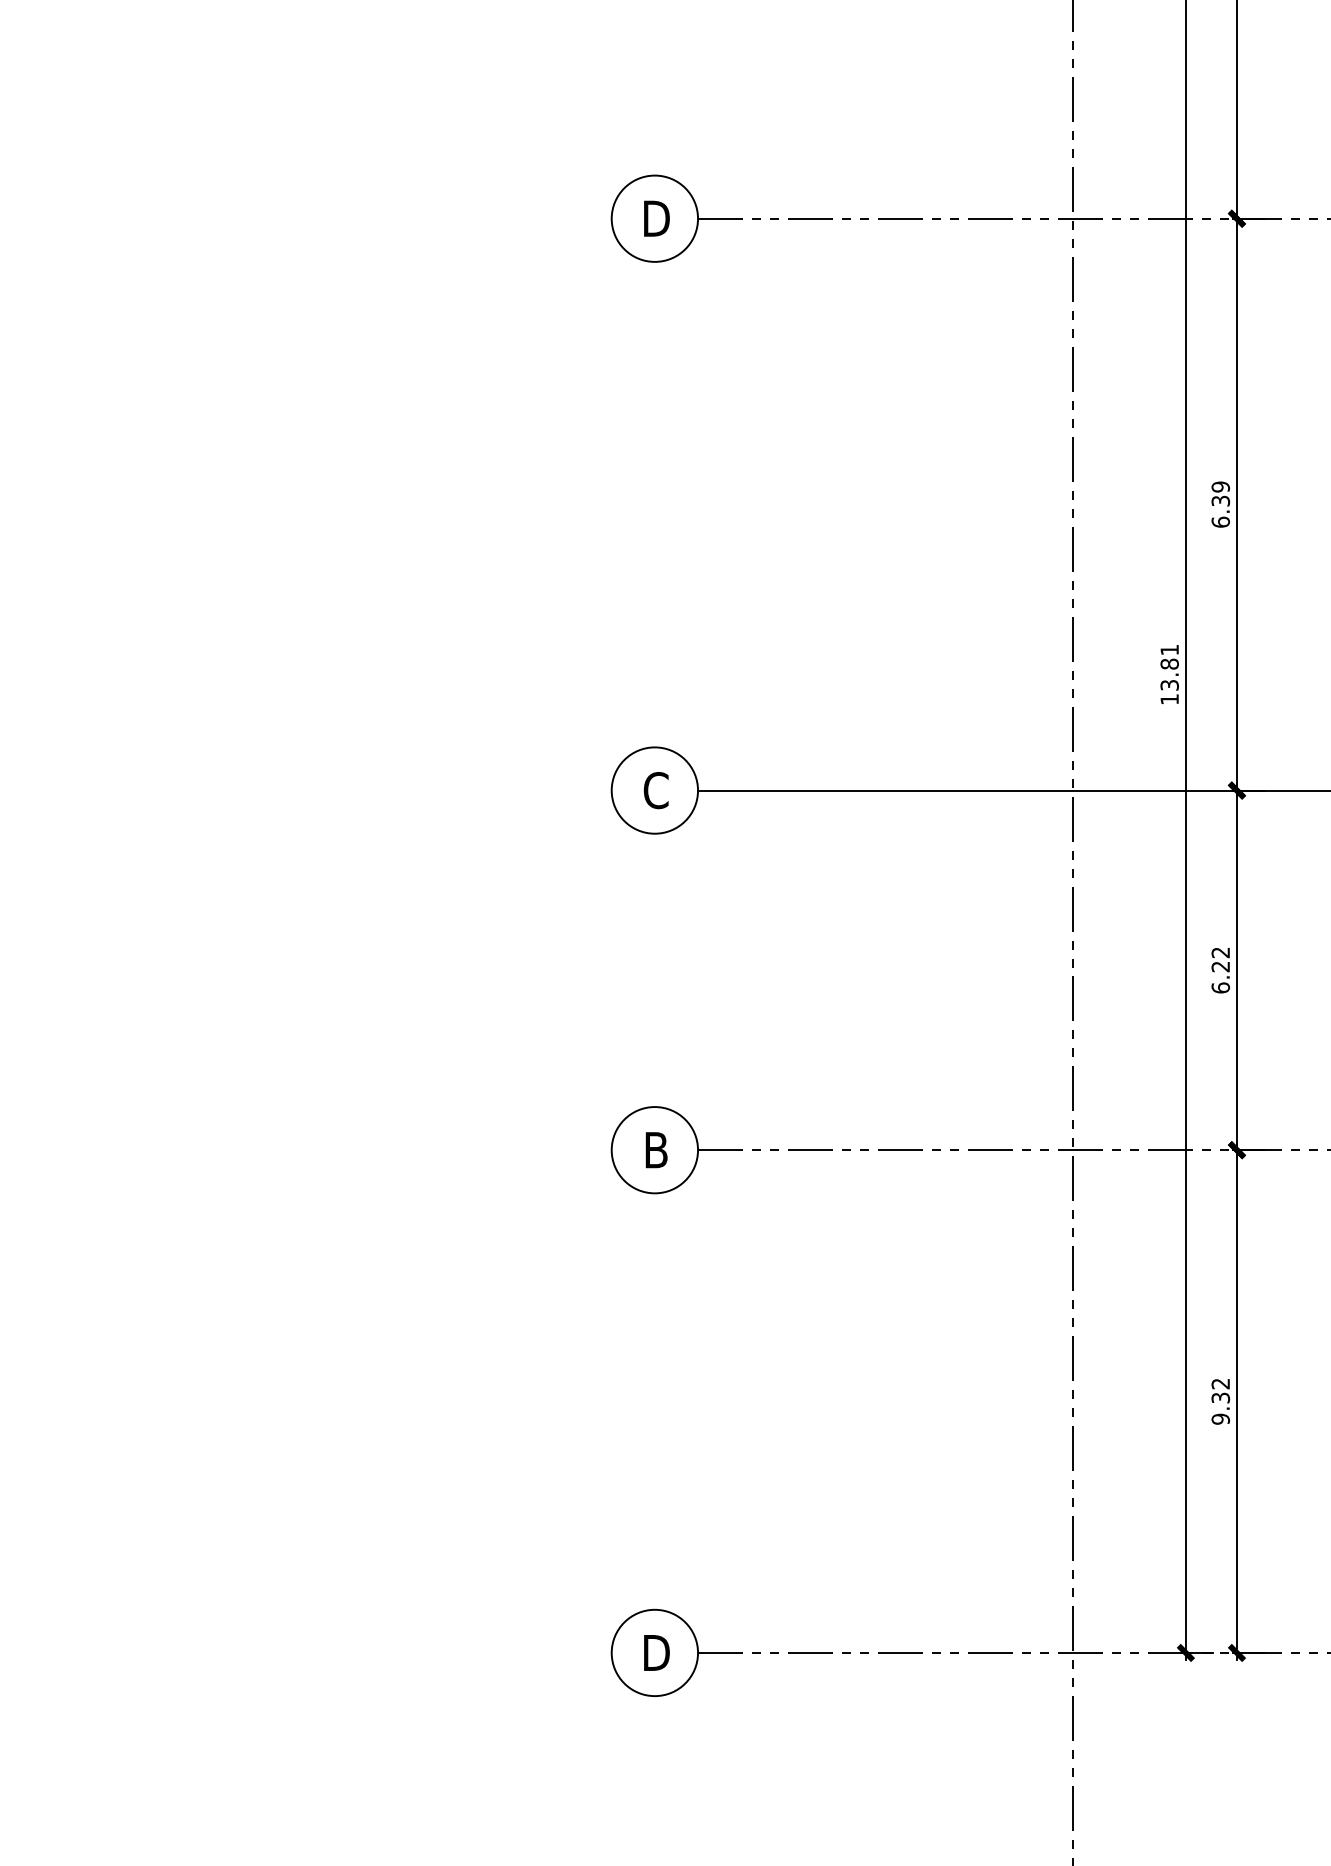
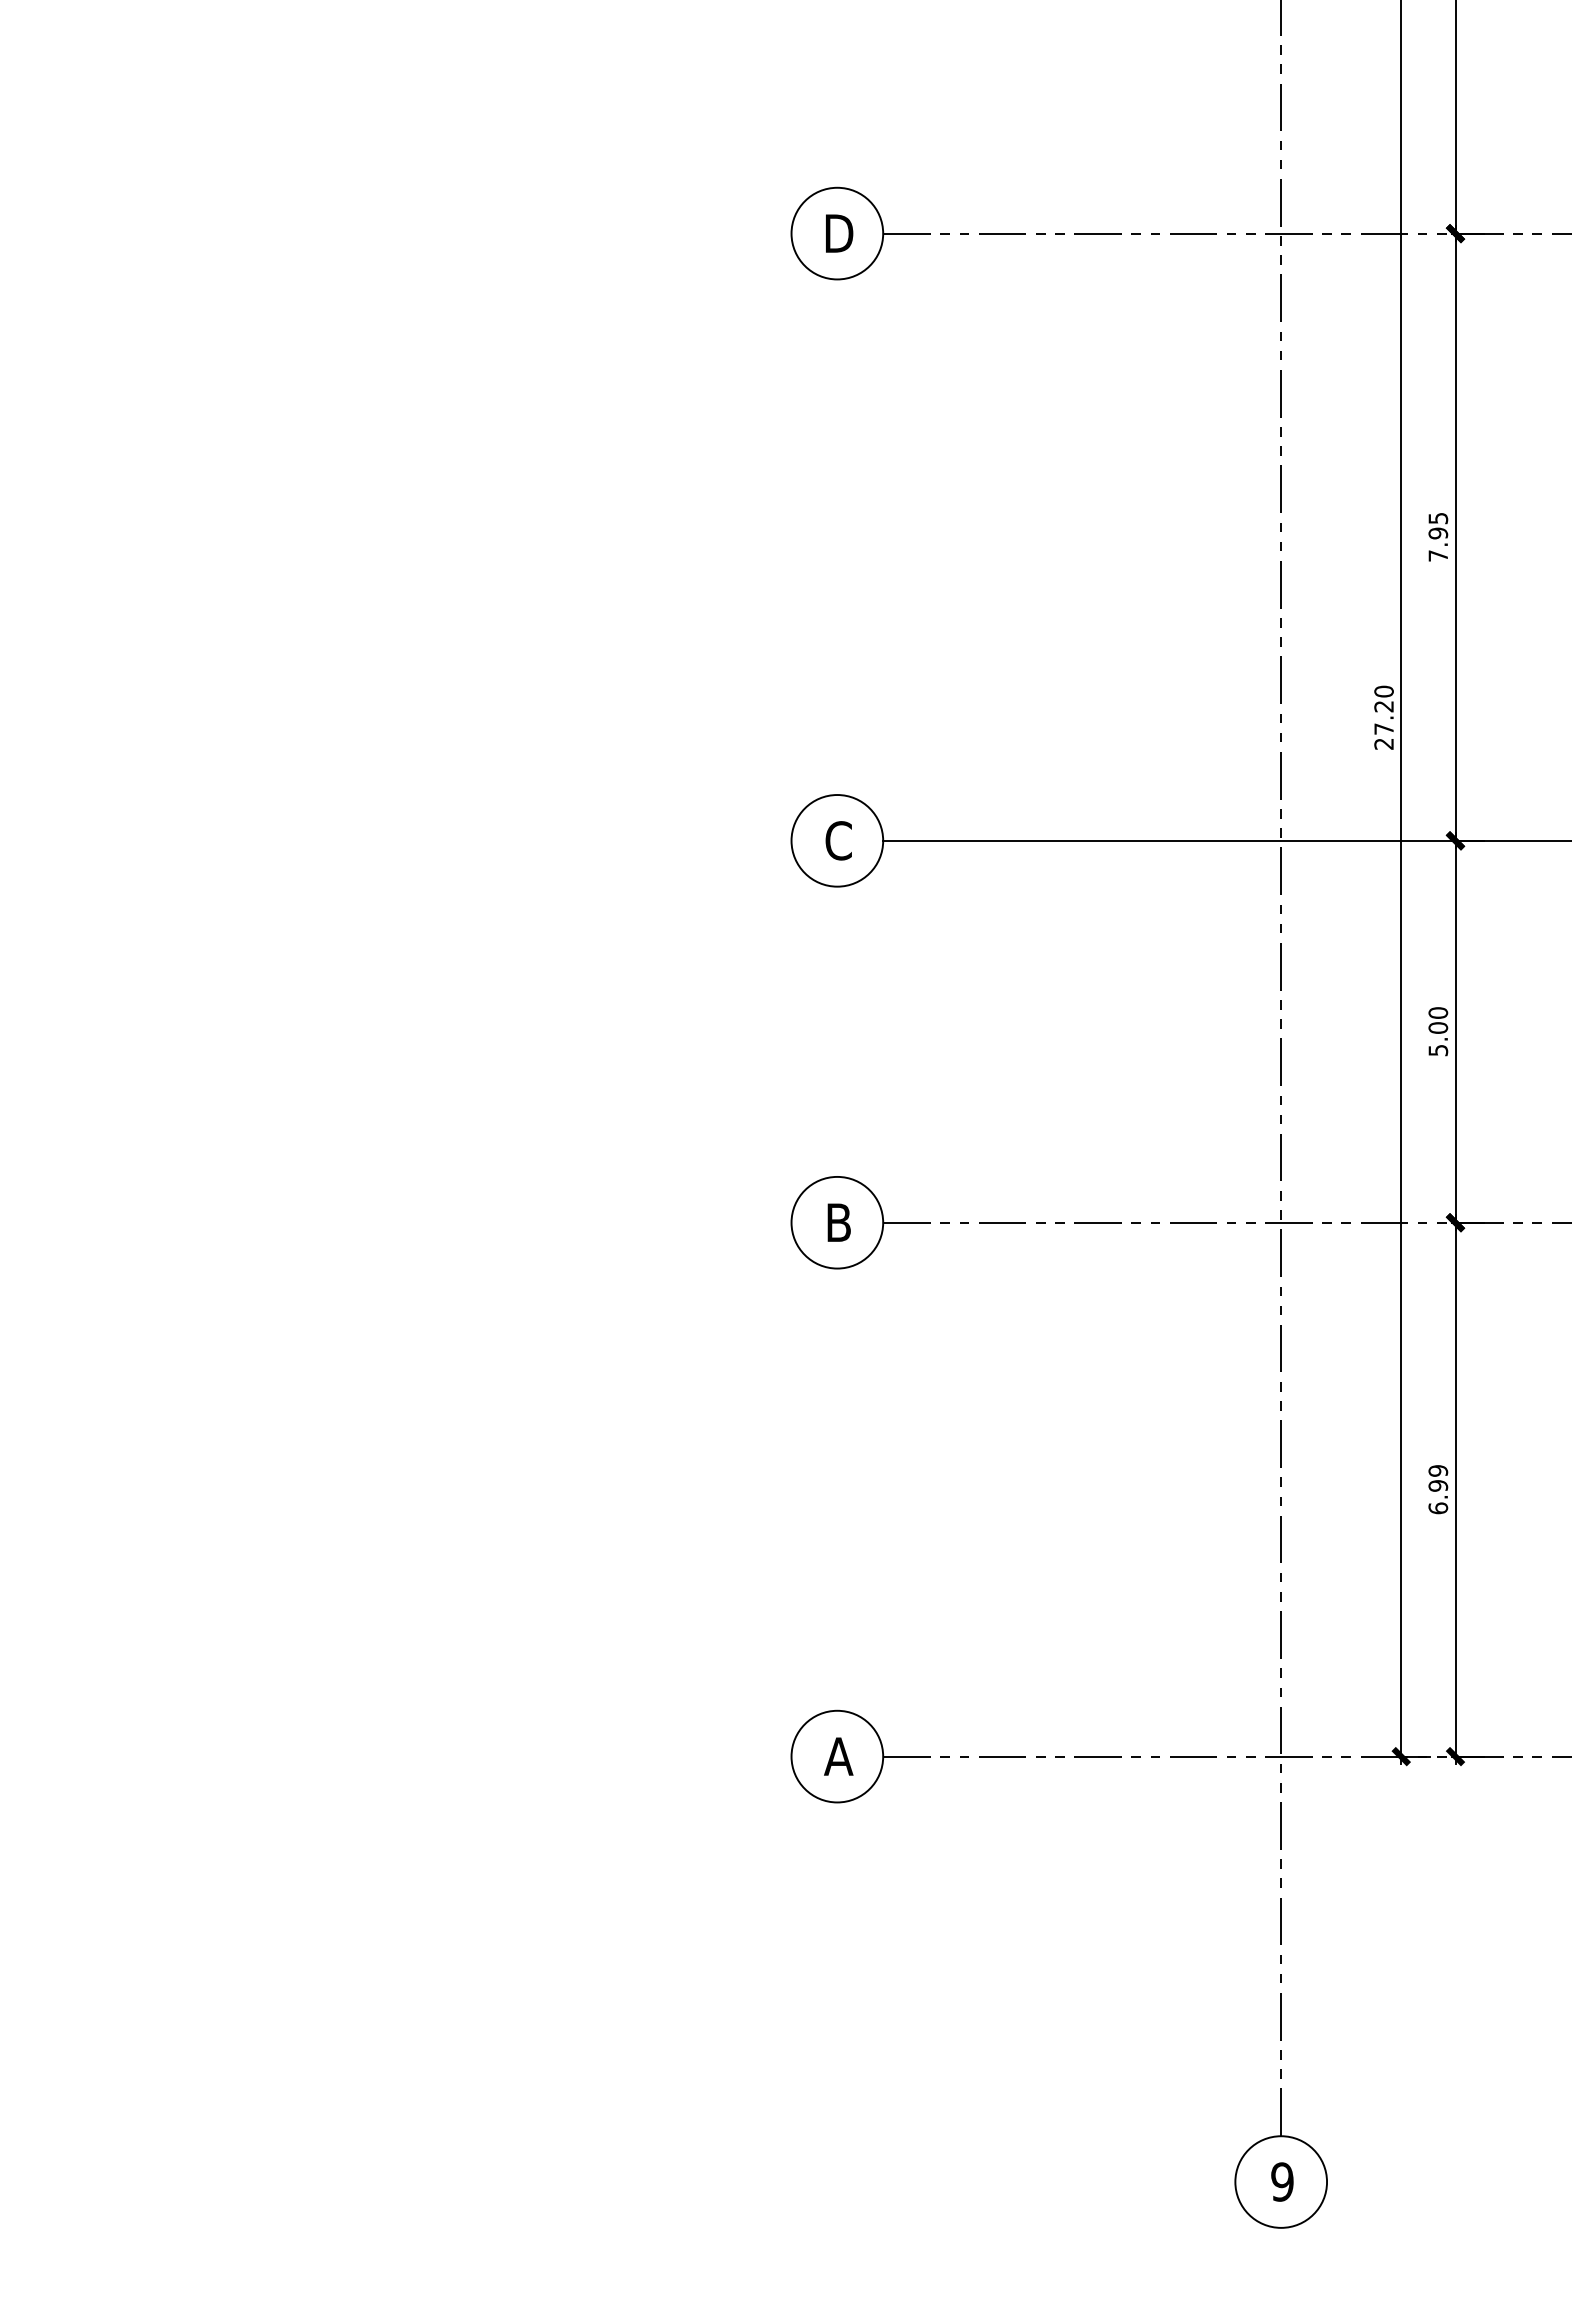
text: (1220, 503) -> (1438, 536), 6.39 -> 7.95
text: (1169, 674) -> (1383, 717), 13.81 -> 27.20
text: (1220, 970) -> (1438, 1031), 6.22 -> 5.00
text: (1220, 1401) -> (1438, 1489), 9.32 -> 6.99
text: (655, 1652) -> (838, 1756), D -> A

